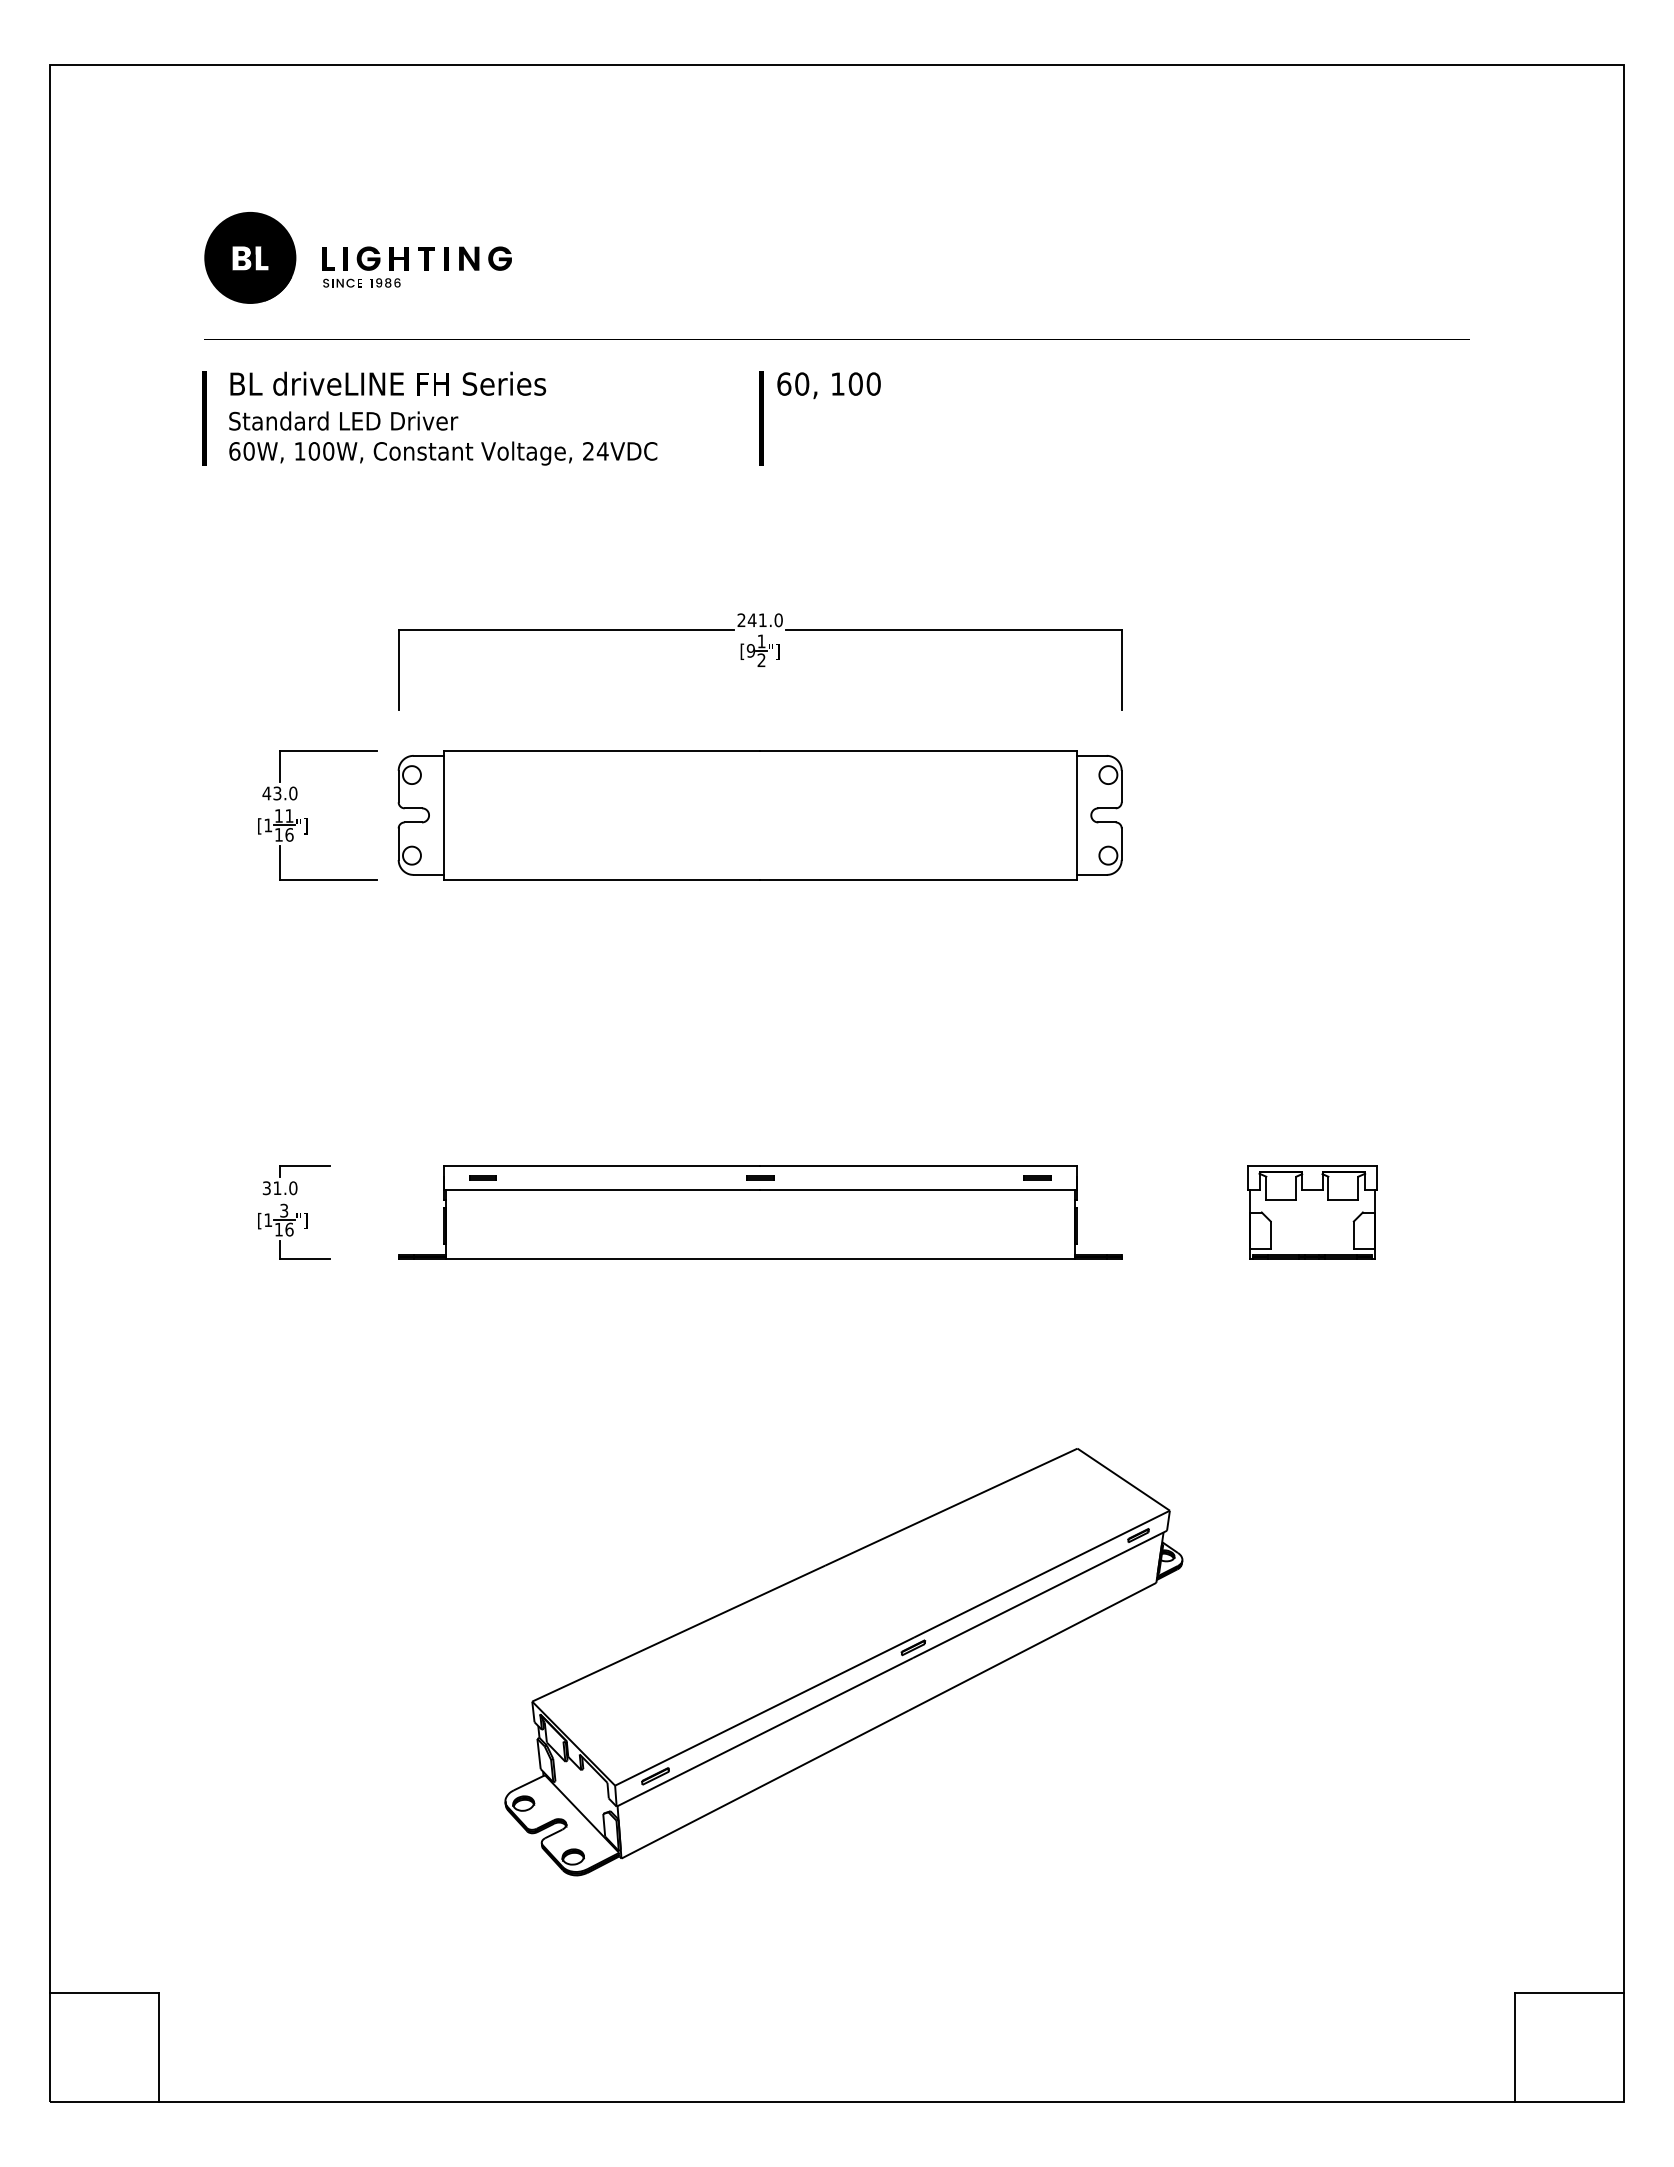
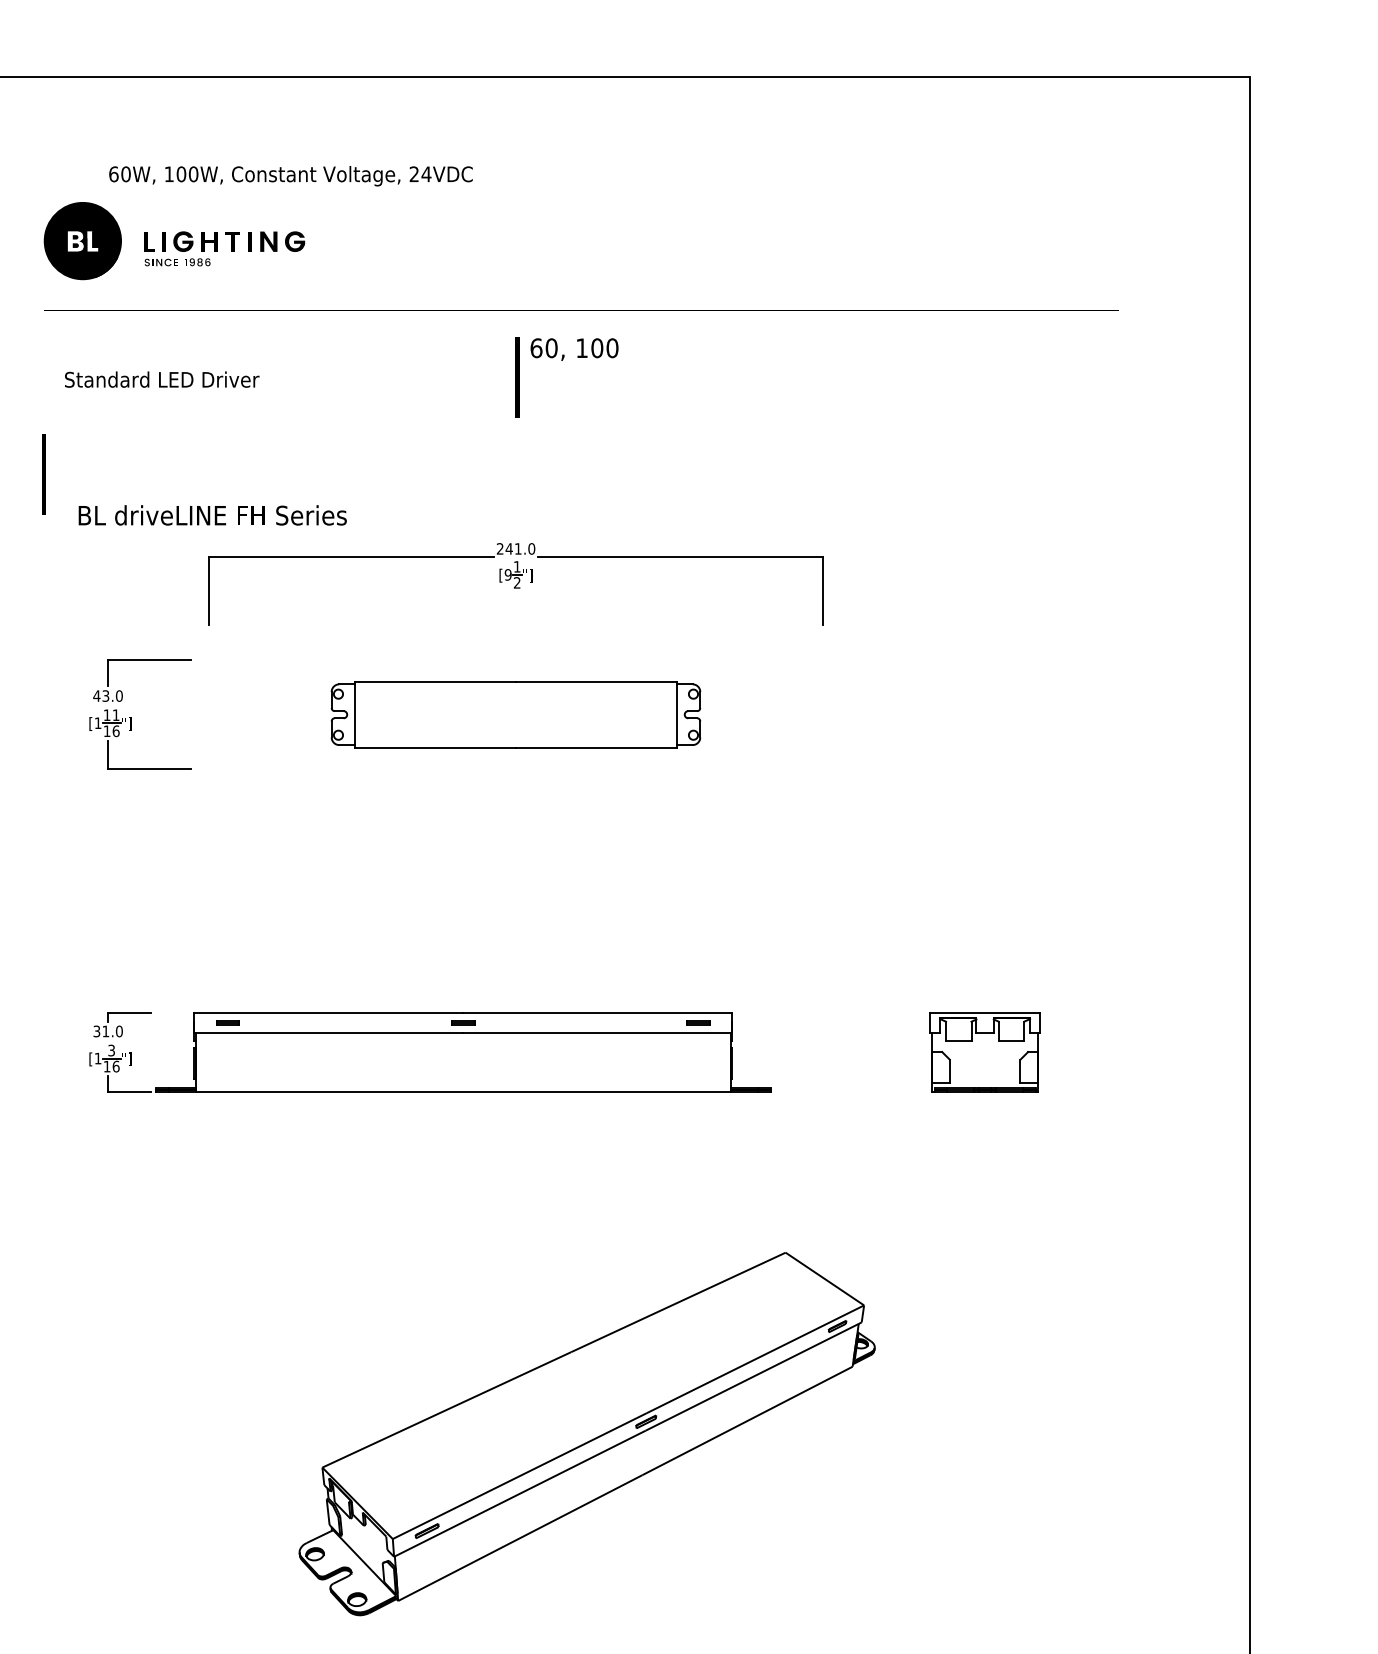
text: (388, 383) -> (213, 515), moved
line: (204, 418) -> (43, 474), moved
text: (443, 453) -> (291, 176), moved
part: (759, 815) -> (515, 714), size x0.6
part: (760, 1212) -> (463, 1052), moved

